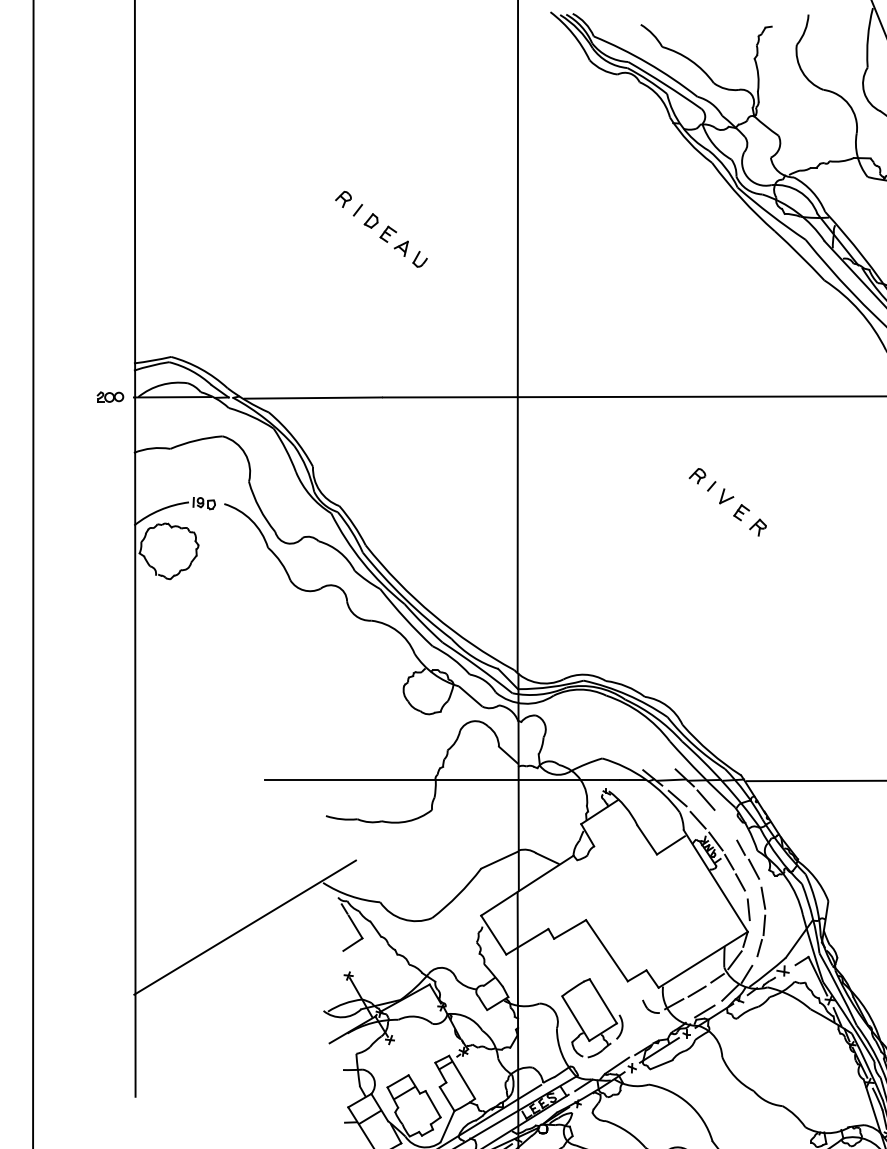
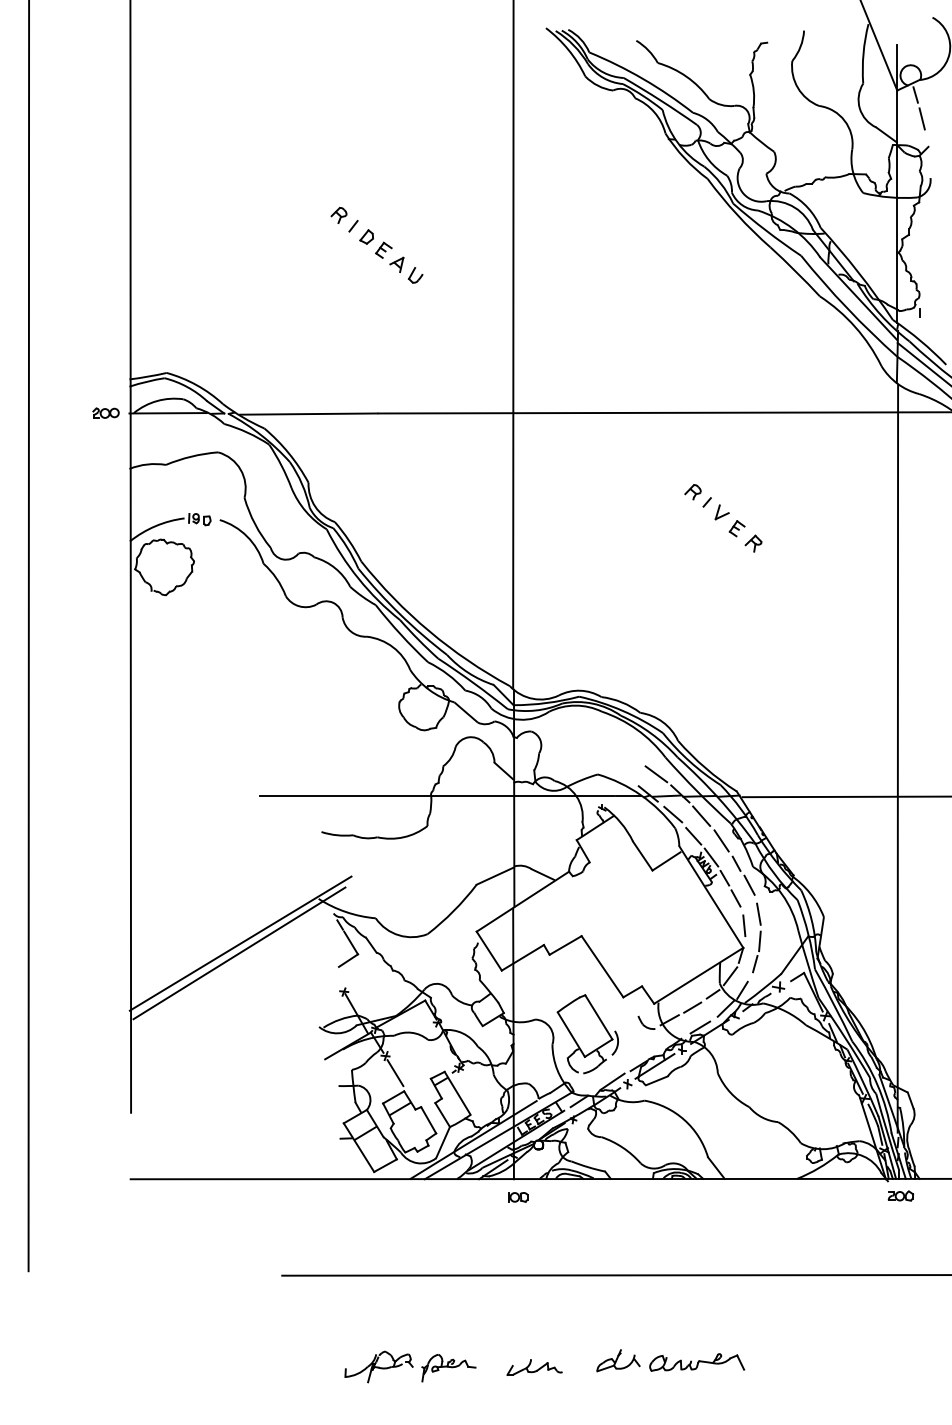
line: (660, 758) -> (656, 774), added
line: (725, 824) -> (721, 840), added
line: (243, 937) -> (239, 953), added
line: (399, 1057) -> (395, 1073), added

